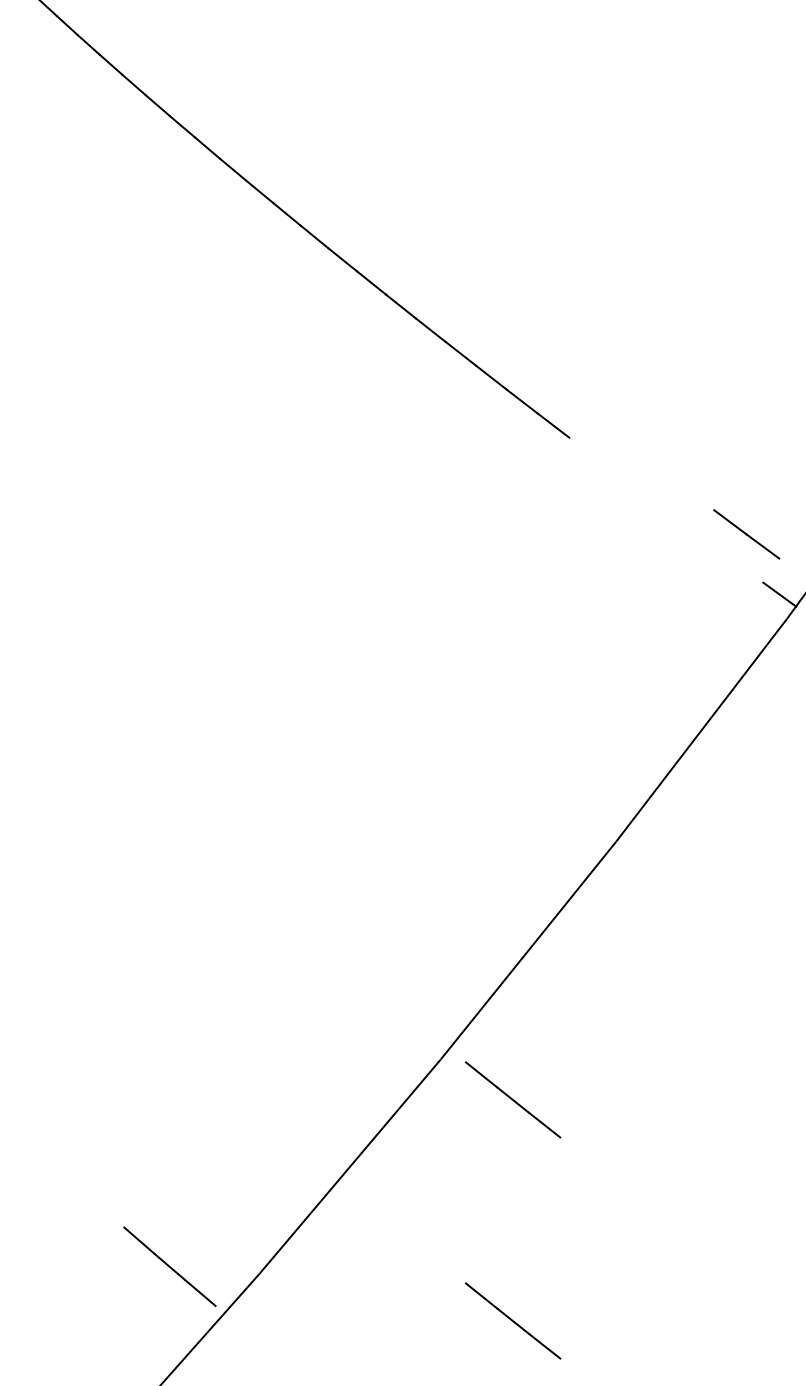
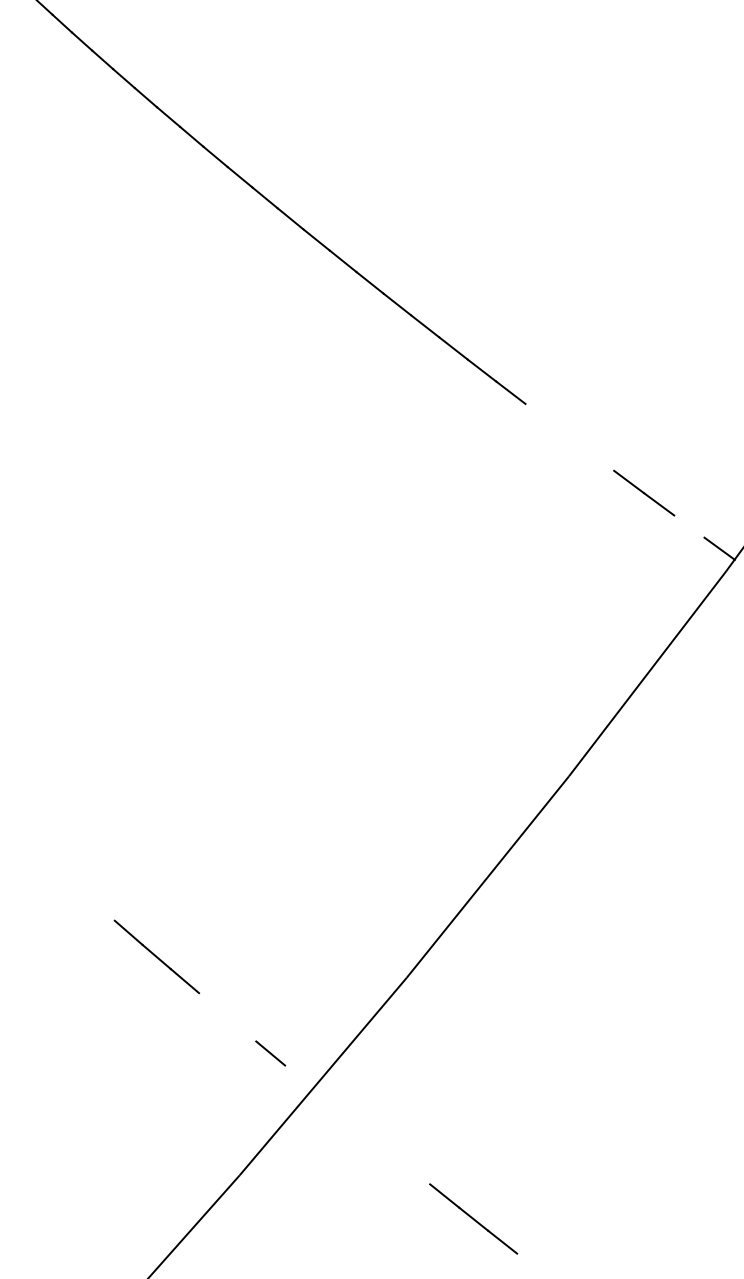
line: (747, 533) -> (644, 492), moved
line: (512, 1099) -> (473, 1014), removed
line: (293, 1141) -> (270, 1053), added
line: (169, 1266) -> (156, 956), moved

